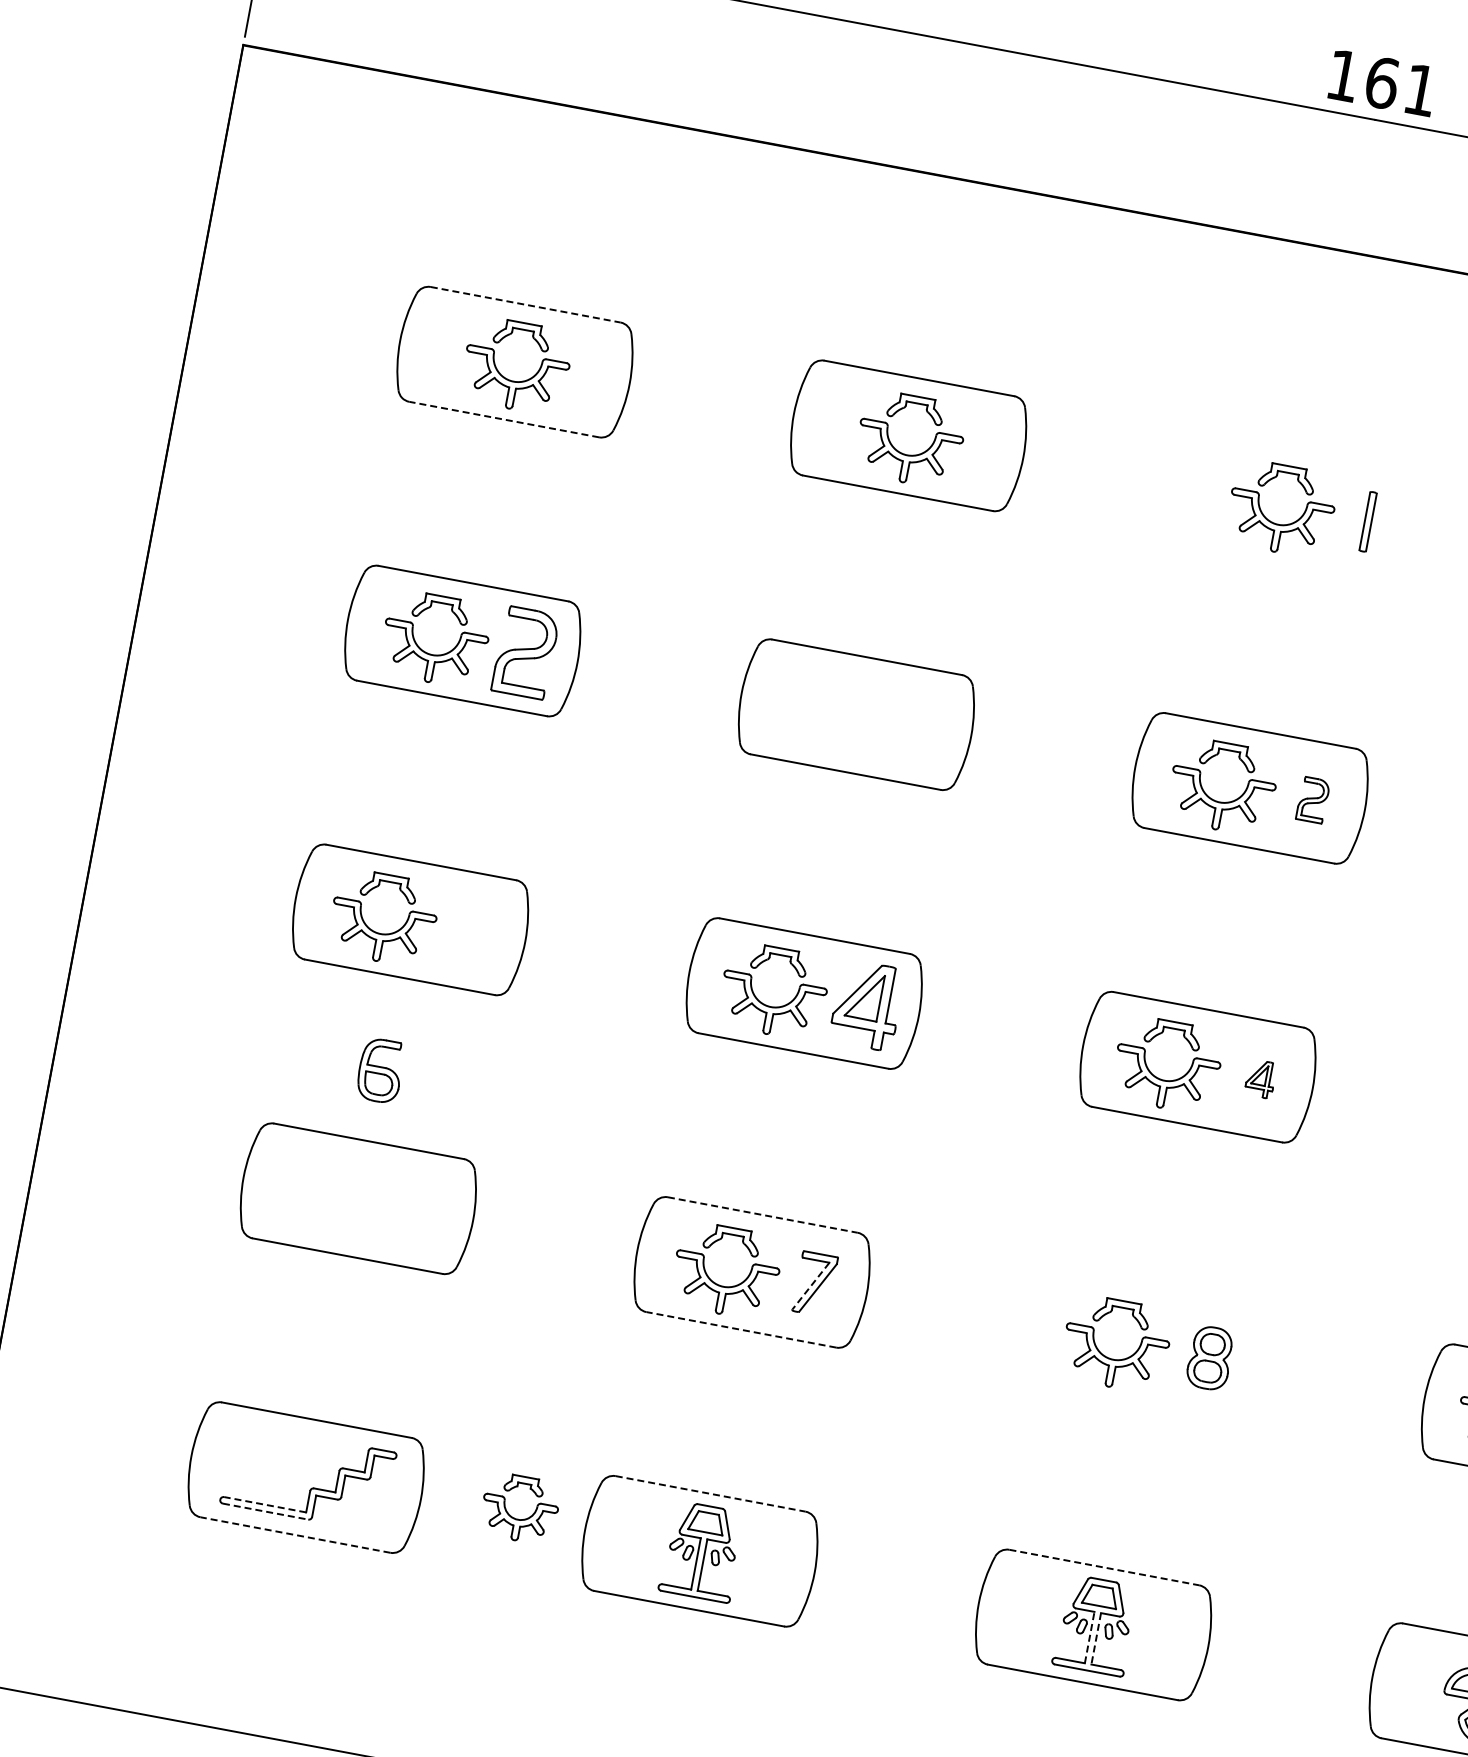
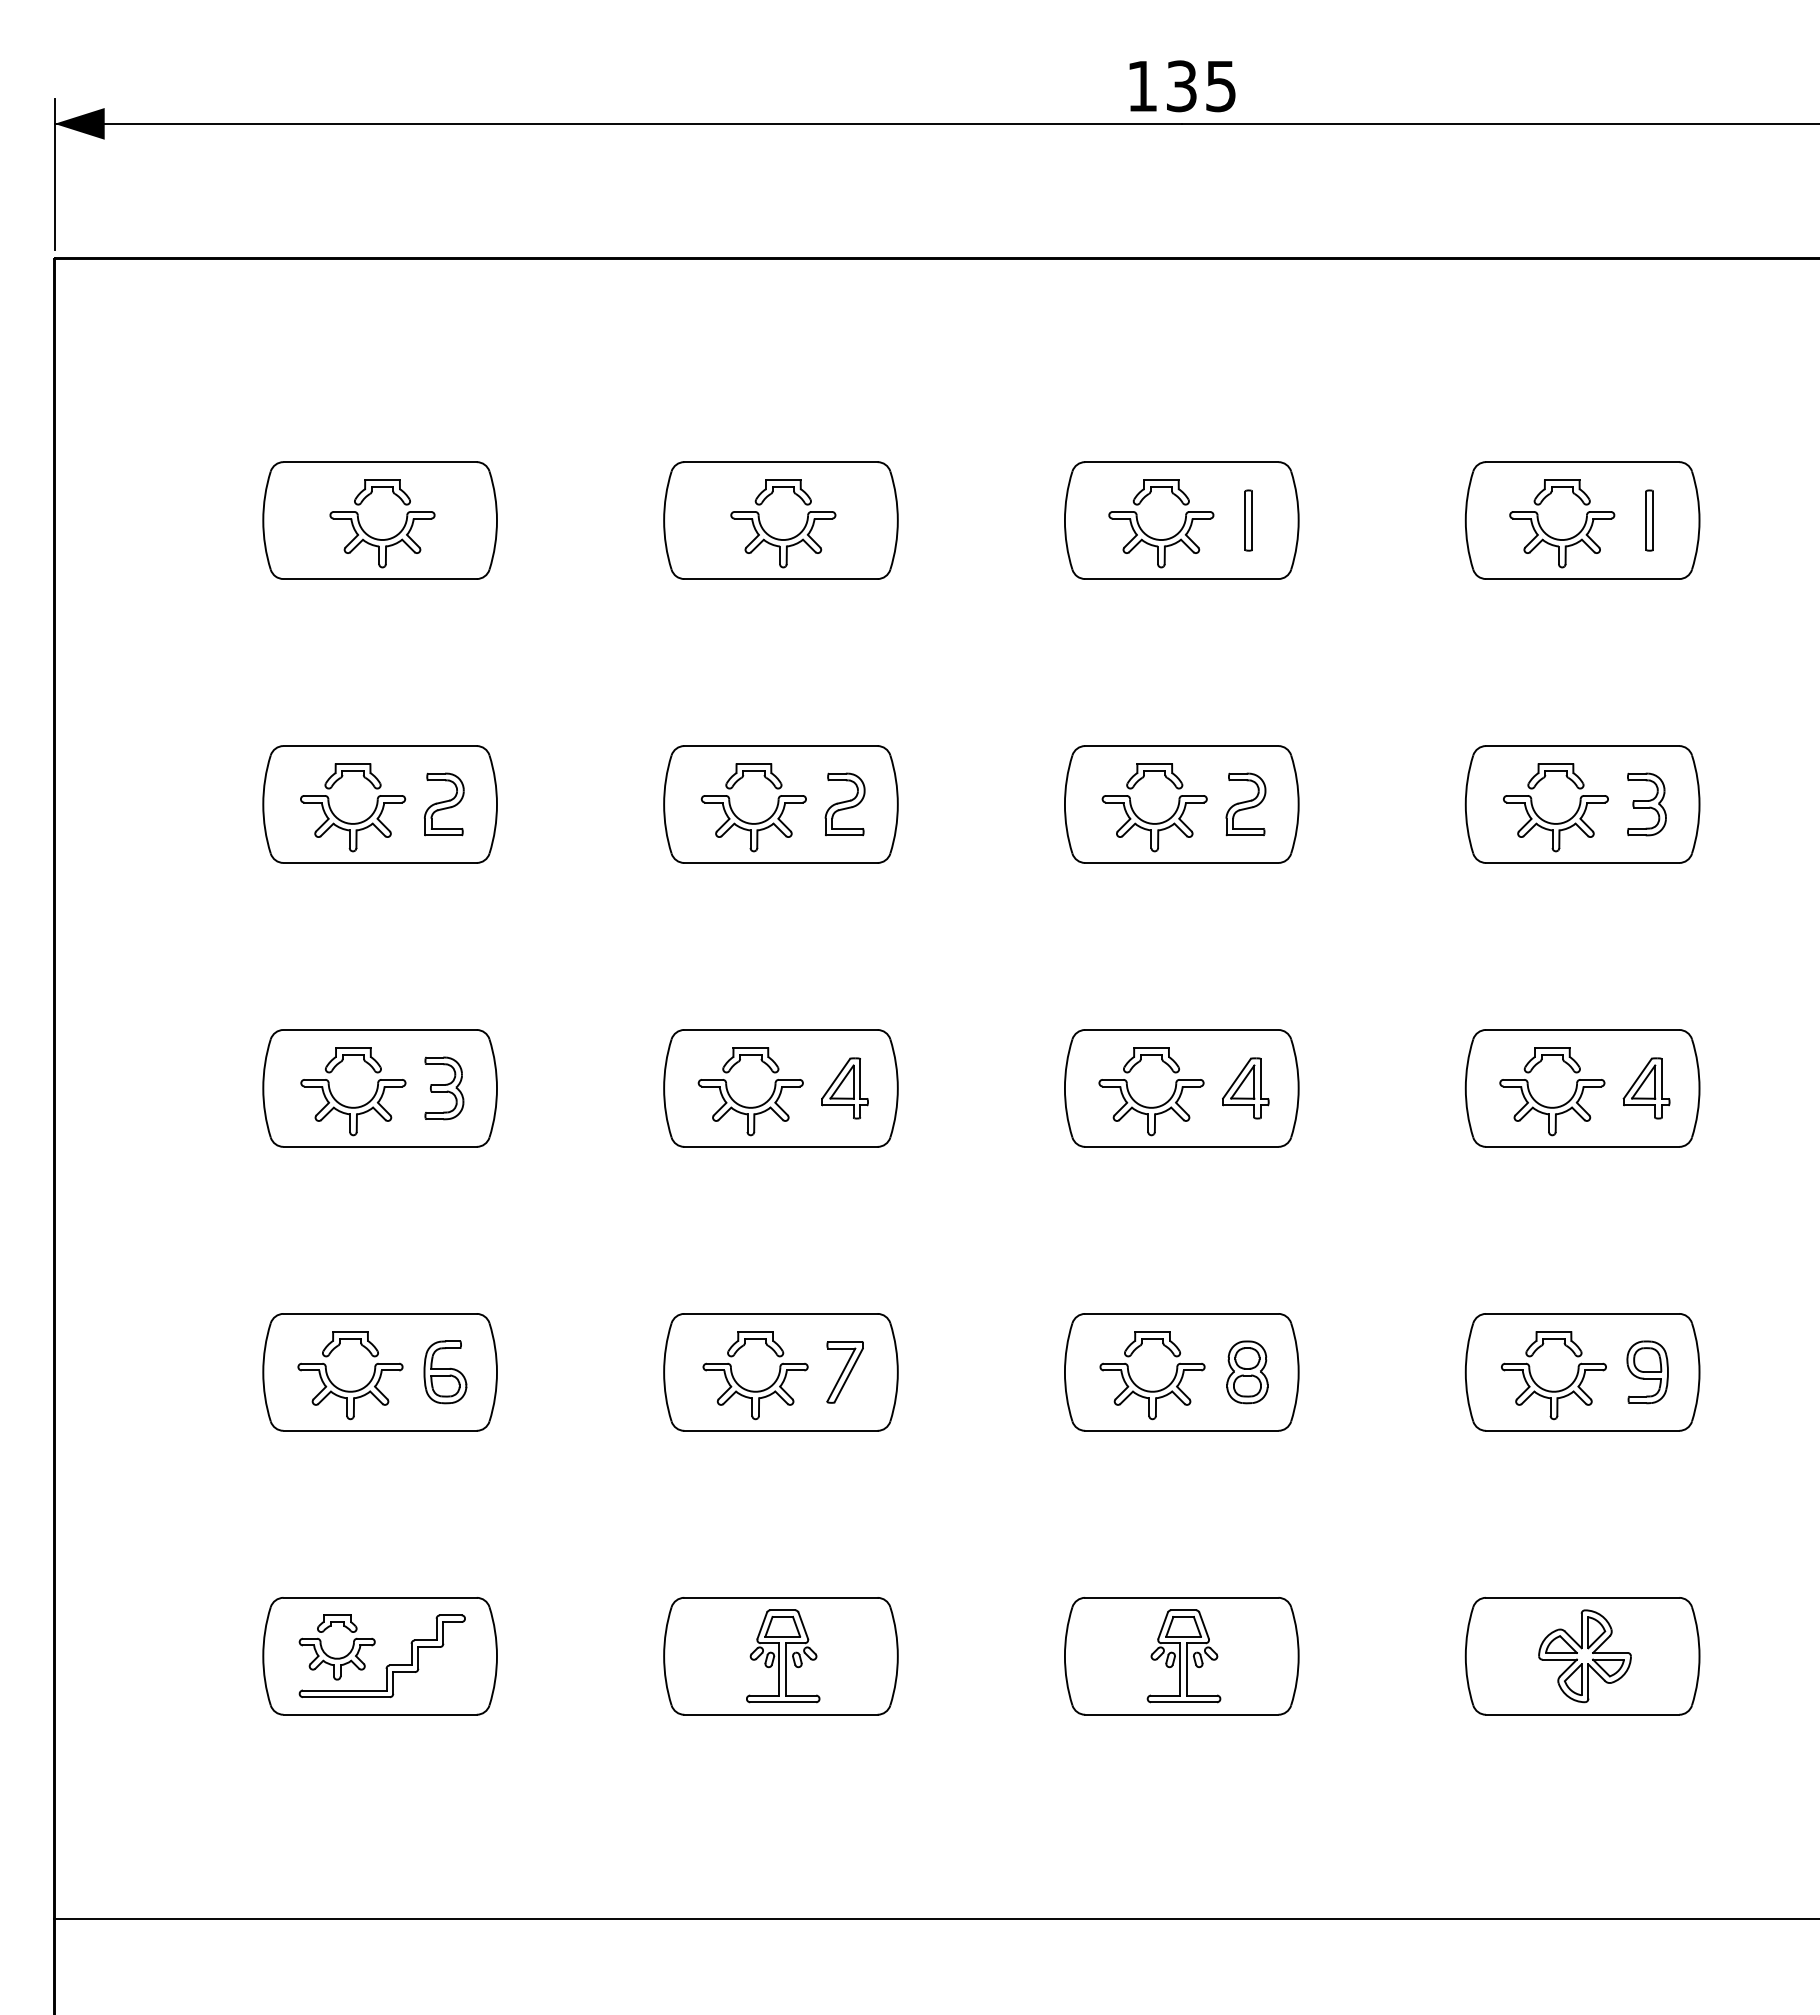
text: (1400, 86) -> (1200, 86), 161 -> 135
line: (525, 305) -> (380, 462), dashed -> solid
line: (504, 420) -> (380, 579), dashed -> solid
part: (1302, 509) -> (1181, 520), added
part: (525, 652) -> (444, 804), size x0.71
part: (824, 726) -> (751, 822), added
part: (918, 726) -> (844, 804), added
part: (1312, 800) -> (1245, 804), size x1.43
part: (473, 931) -> (444, 1088), added
part: (866, 1005) -> (844, 1088), size x0.71
part: (380, 1070) -> (445, 1372), moved
part: (1260, 1079) -> (1245, 1088), size x1.67
part: (325, 1211) -> (350, 1390), added
line: (762, 1214) -> (780, 1313), dashed -> solid
line: (810, 1286) -> (841, 1375), dashed -> solid
line: (740, 1329) -> (780, 1430), dashed -> solid
part: (1145, 1346) -> (1181, 1372), added
line: (710, 1493) -> (780, 1597), dashed -> solid
line: (264, 1504) -> (344, 1690), dashed -> solid
line: (265, 1511) -> (346, 1697), dashed -> solid
part: (517, 1518) -> (336, 1657), moved
line: (295, 1534) -> (380, 1714), dashed -> solid
line: (1104, 1567) -> (1181, 1597), dashed -> solid
line: (1090, 1636) -> (1180, 1668), dashed -> solid
line: (1095, 1638) -> (1186, 1669), dashed -> solid

